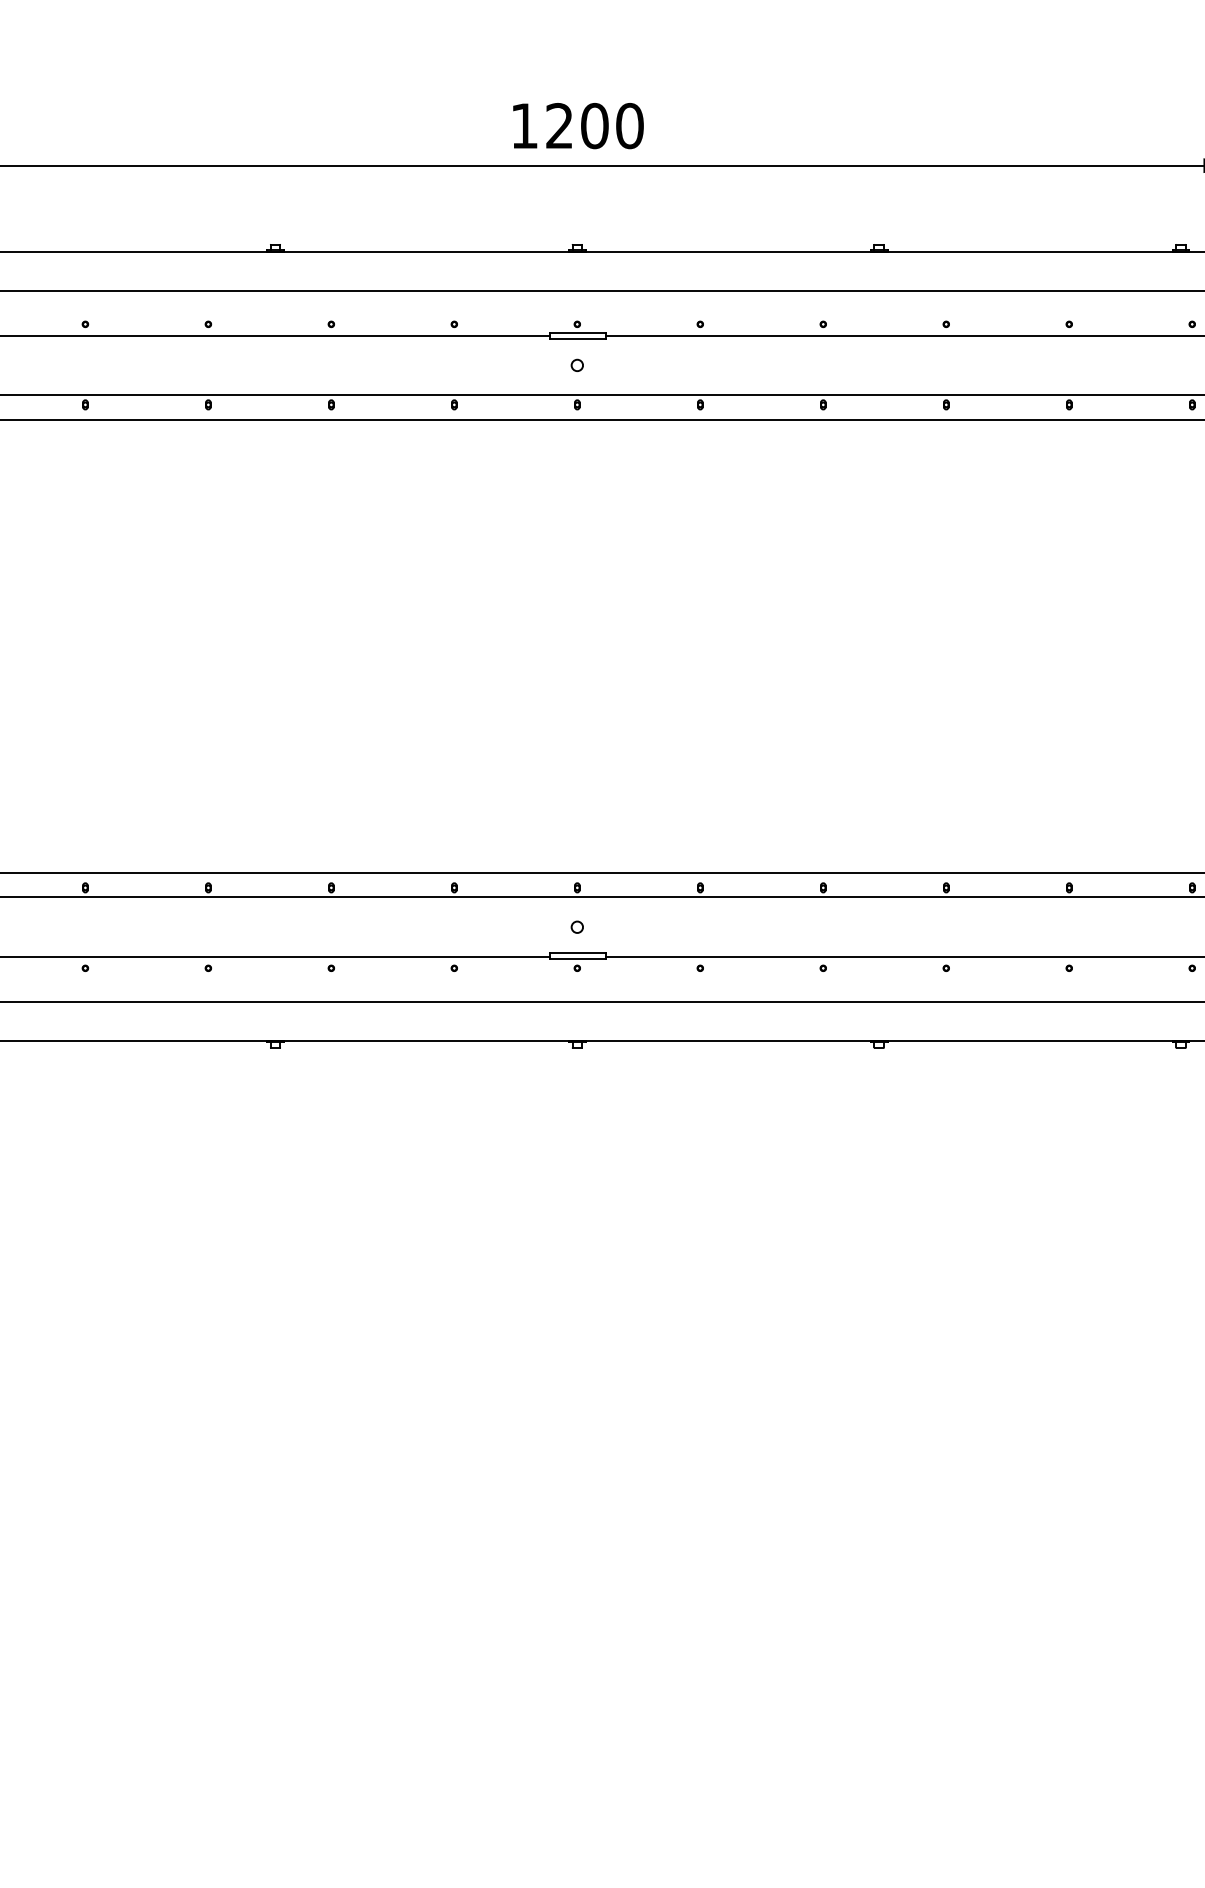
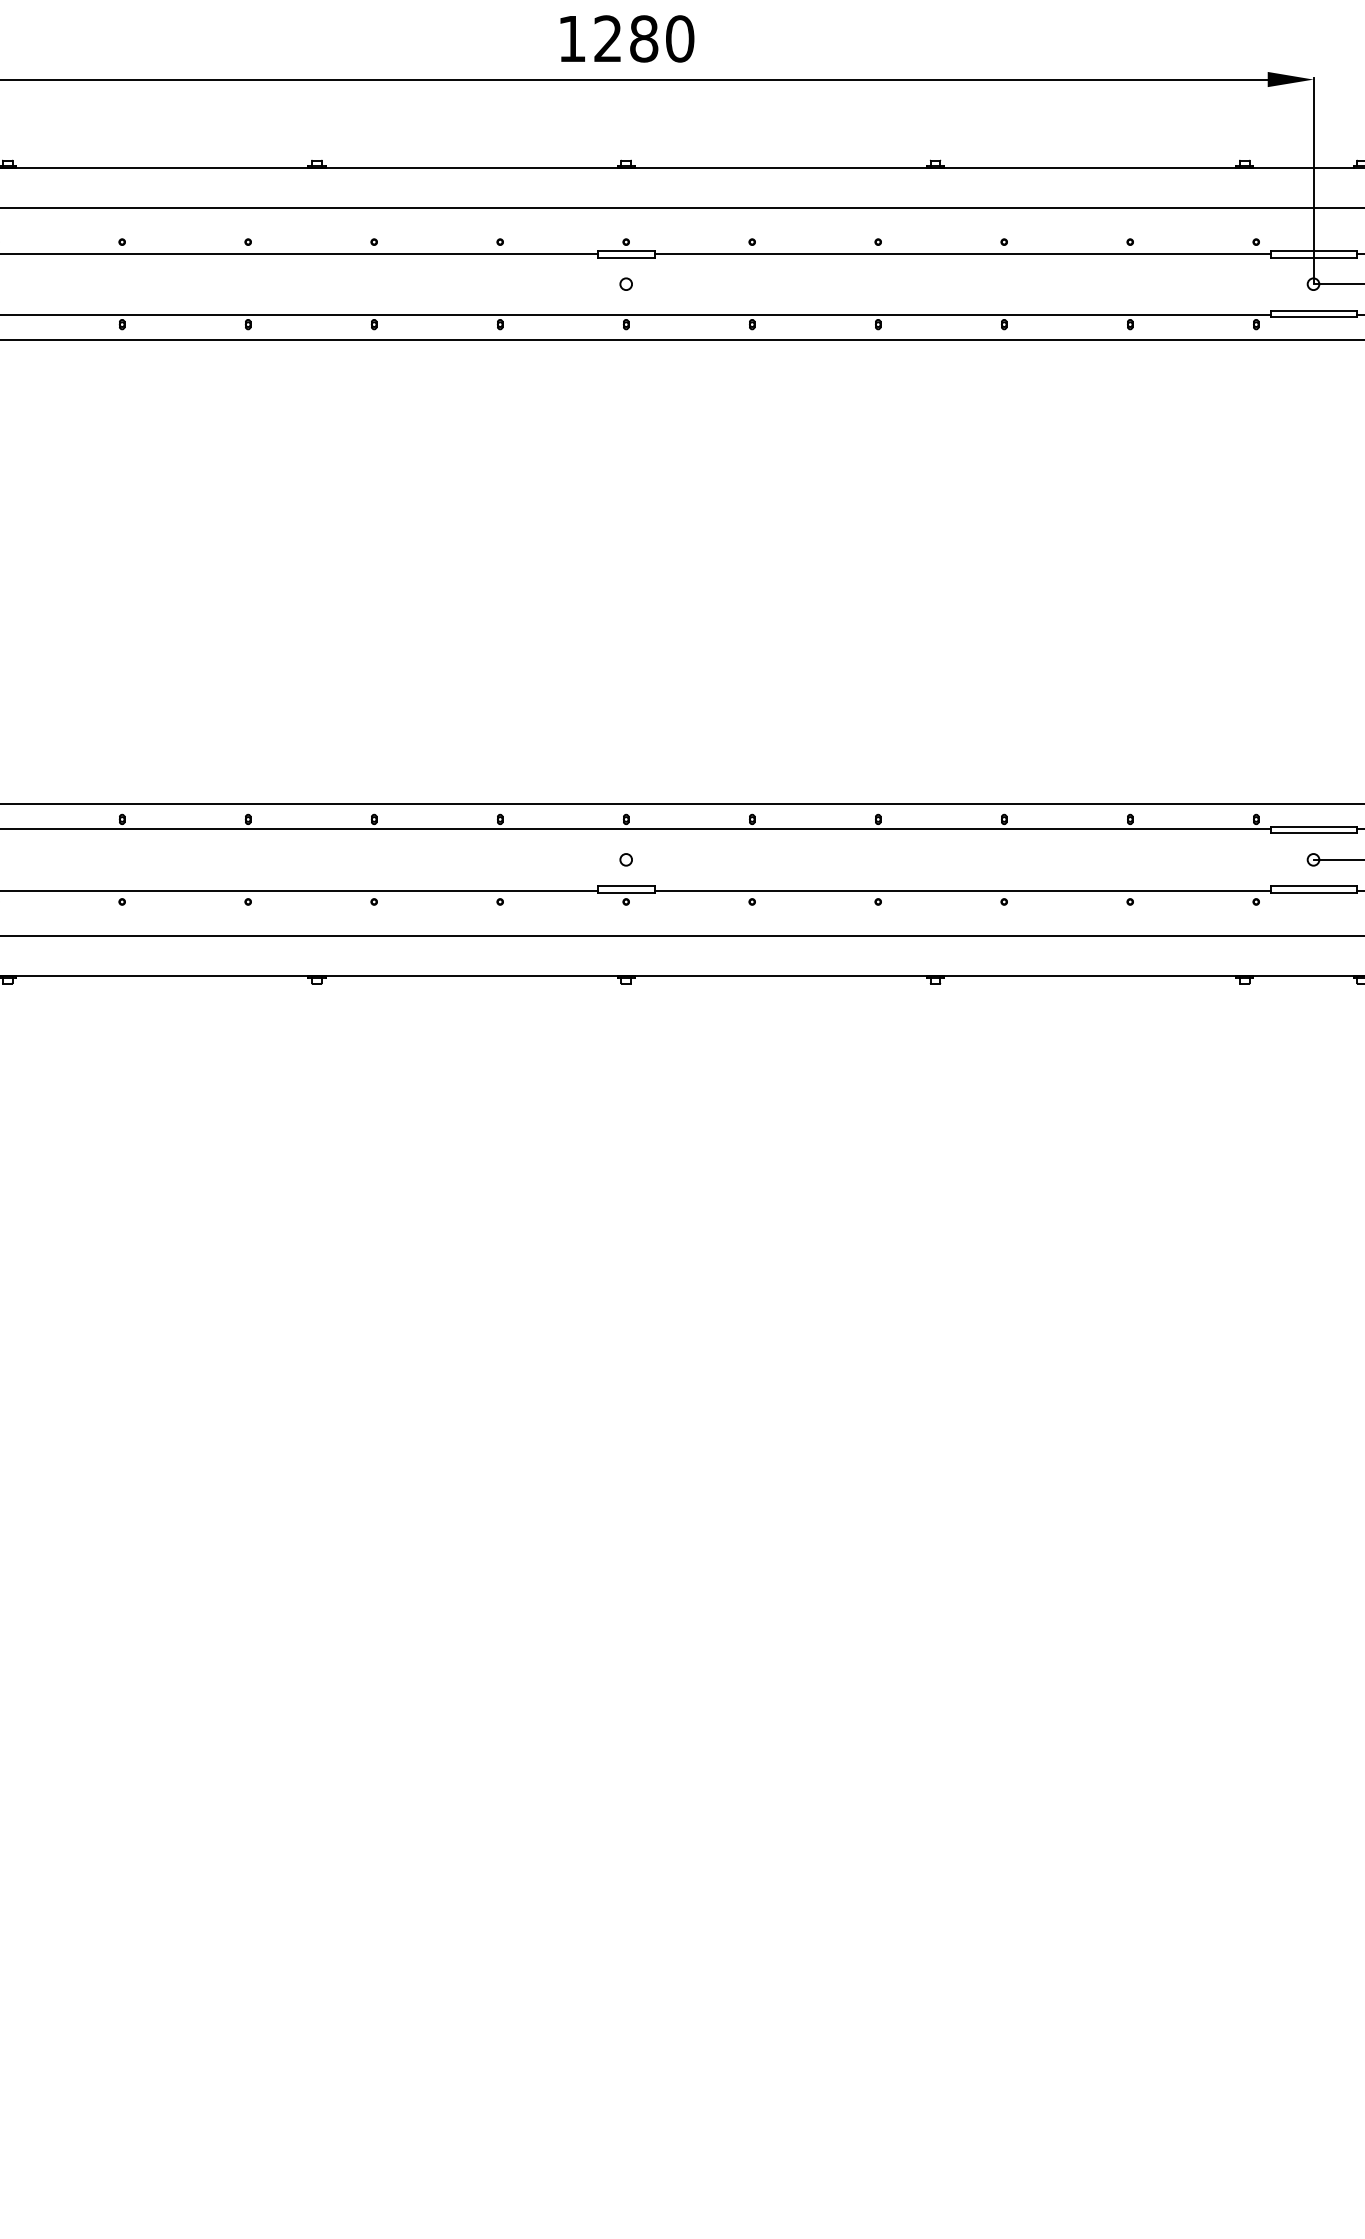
text: (595, 125) -> (644, 38), 1200 -> 1280

